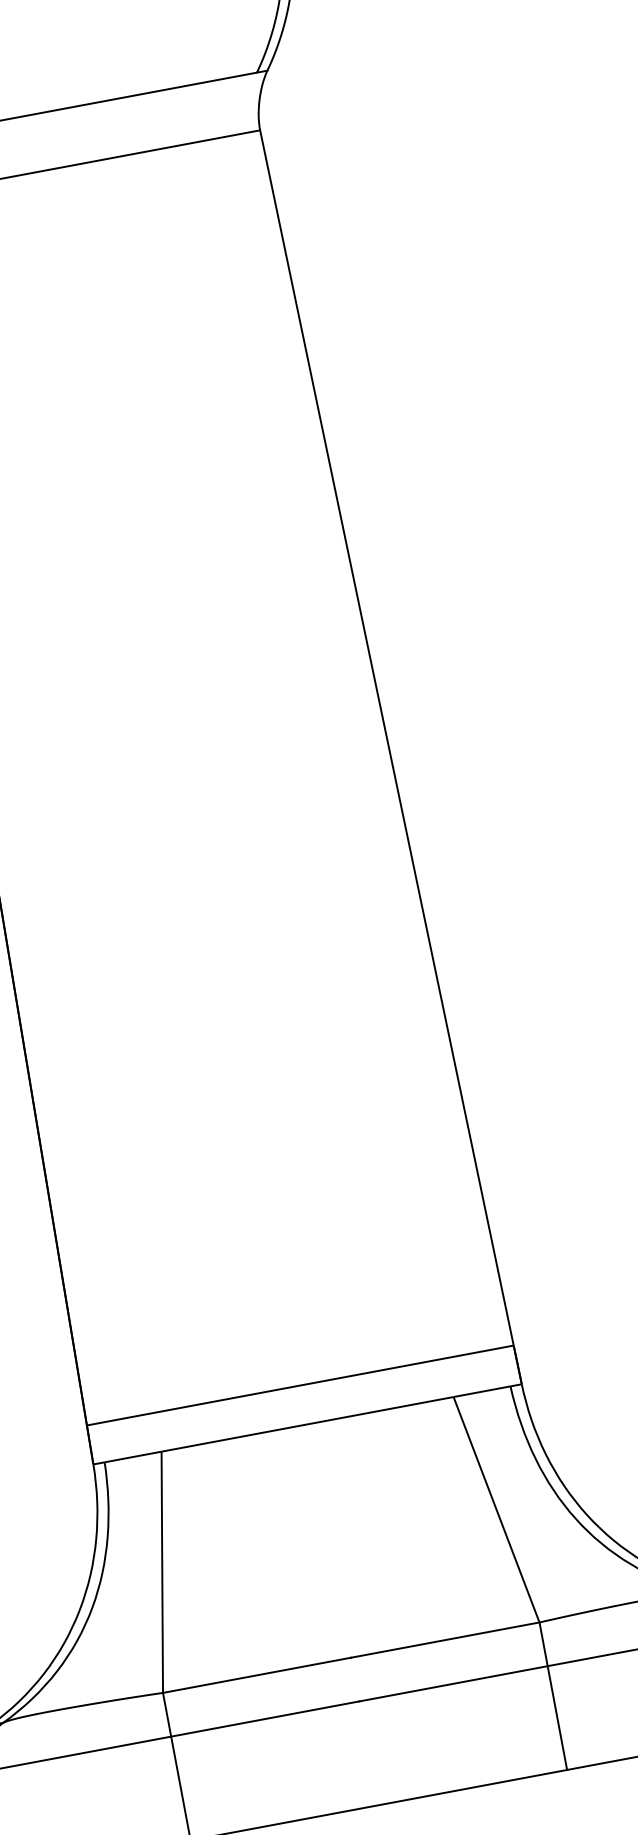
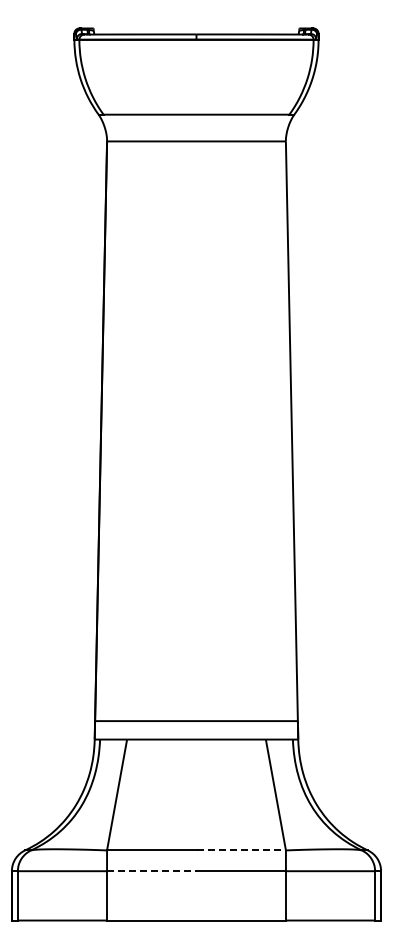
line: (445, 1640) -> (241, 850), solid -> dashed
line: (264, 1719) -> (151, 871), solid -> dashed

